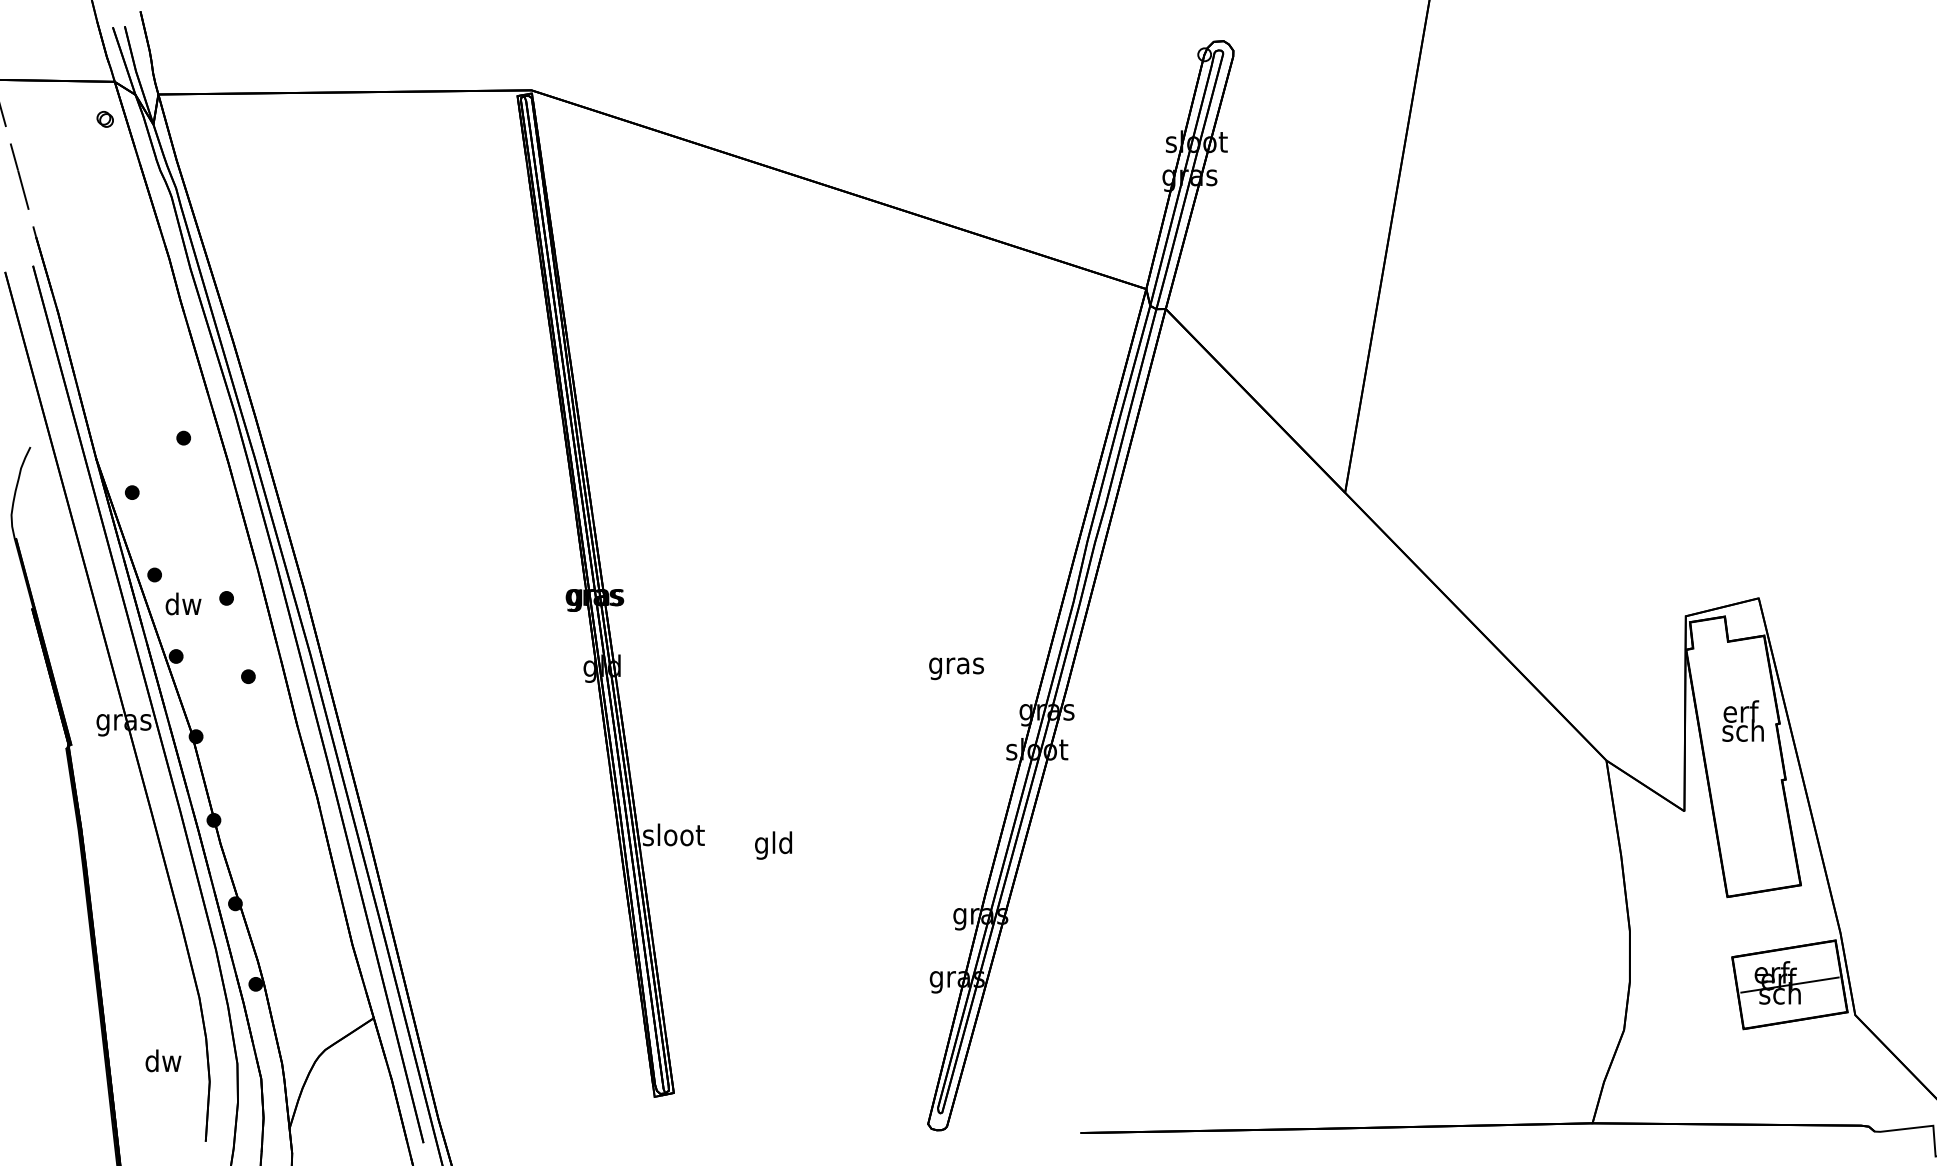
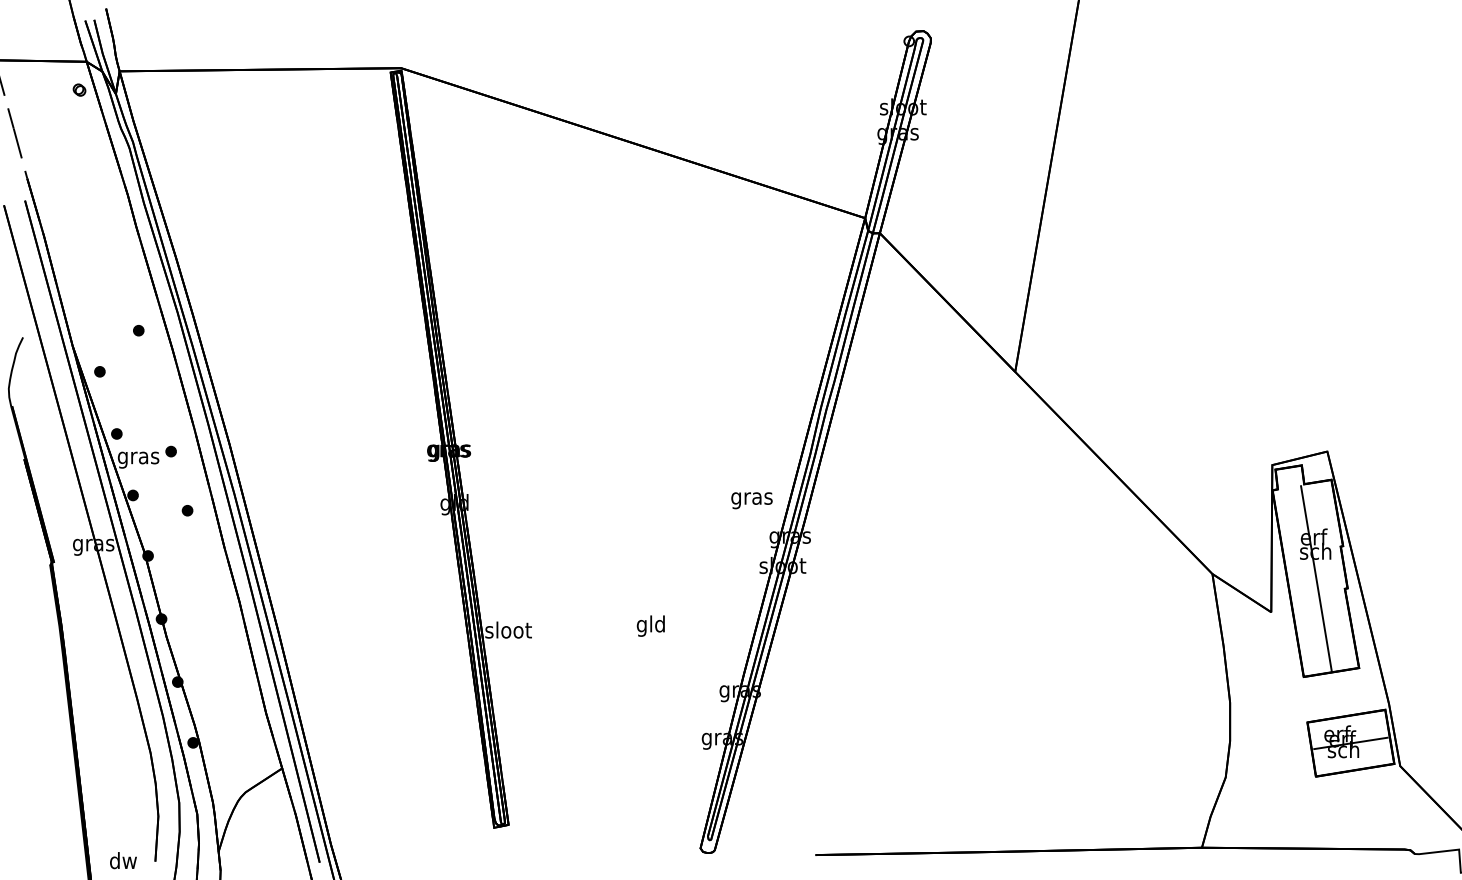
text: (183, 606) -> (138, 457), dw -> gras
text: (955, 668) -> (751, 500), moved
line: (1744, 766) -> (1316, 578), added
text: (773, 844) -> (650, 625), moved
text: (163, 1060) -> (123, 860), moved

